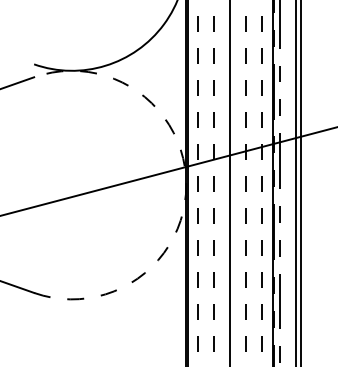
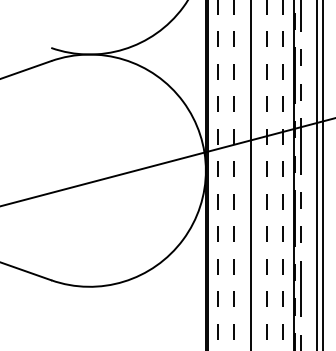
arc: (186, 185) -> (206, 171), dashed -> solid

